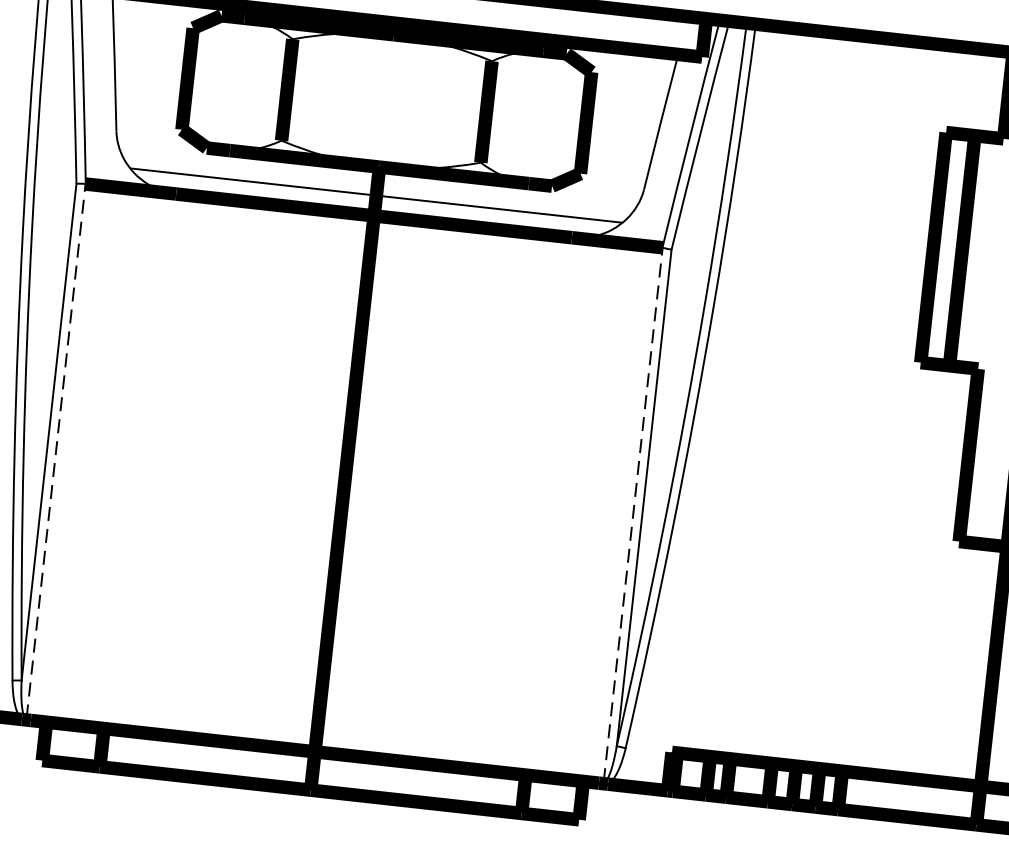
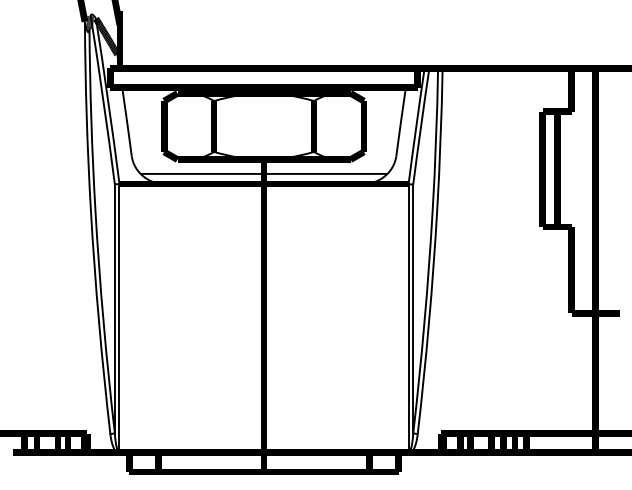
line: (56, 452) -> (119, 318), dashed -> solid
line: (632, 515) -> (408, 318), dashed -> solid

